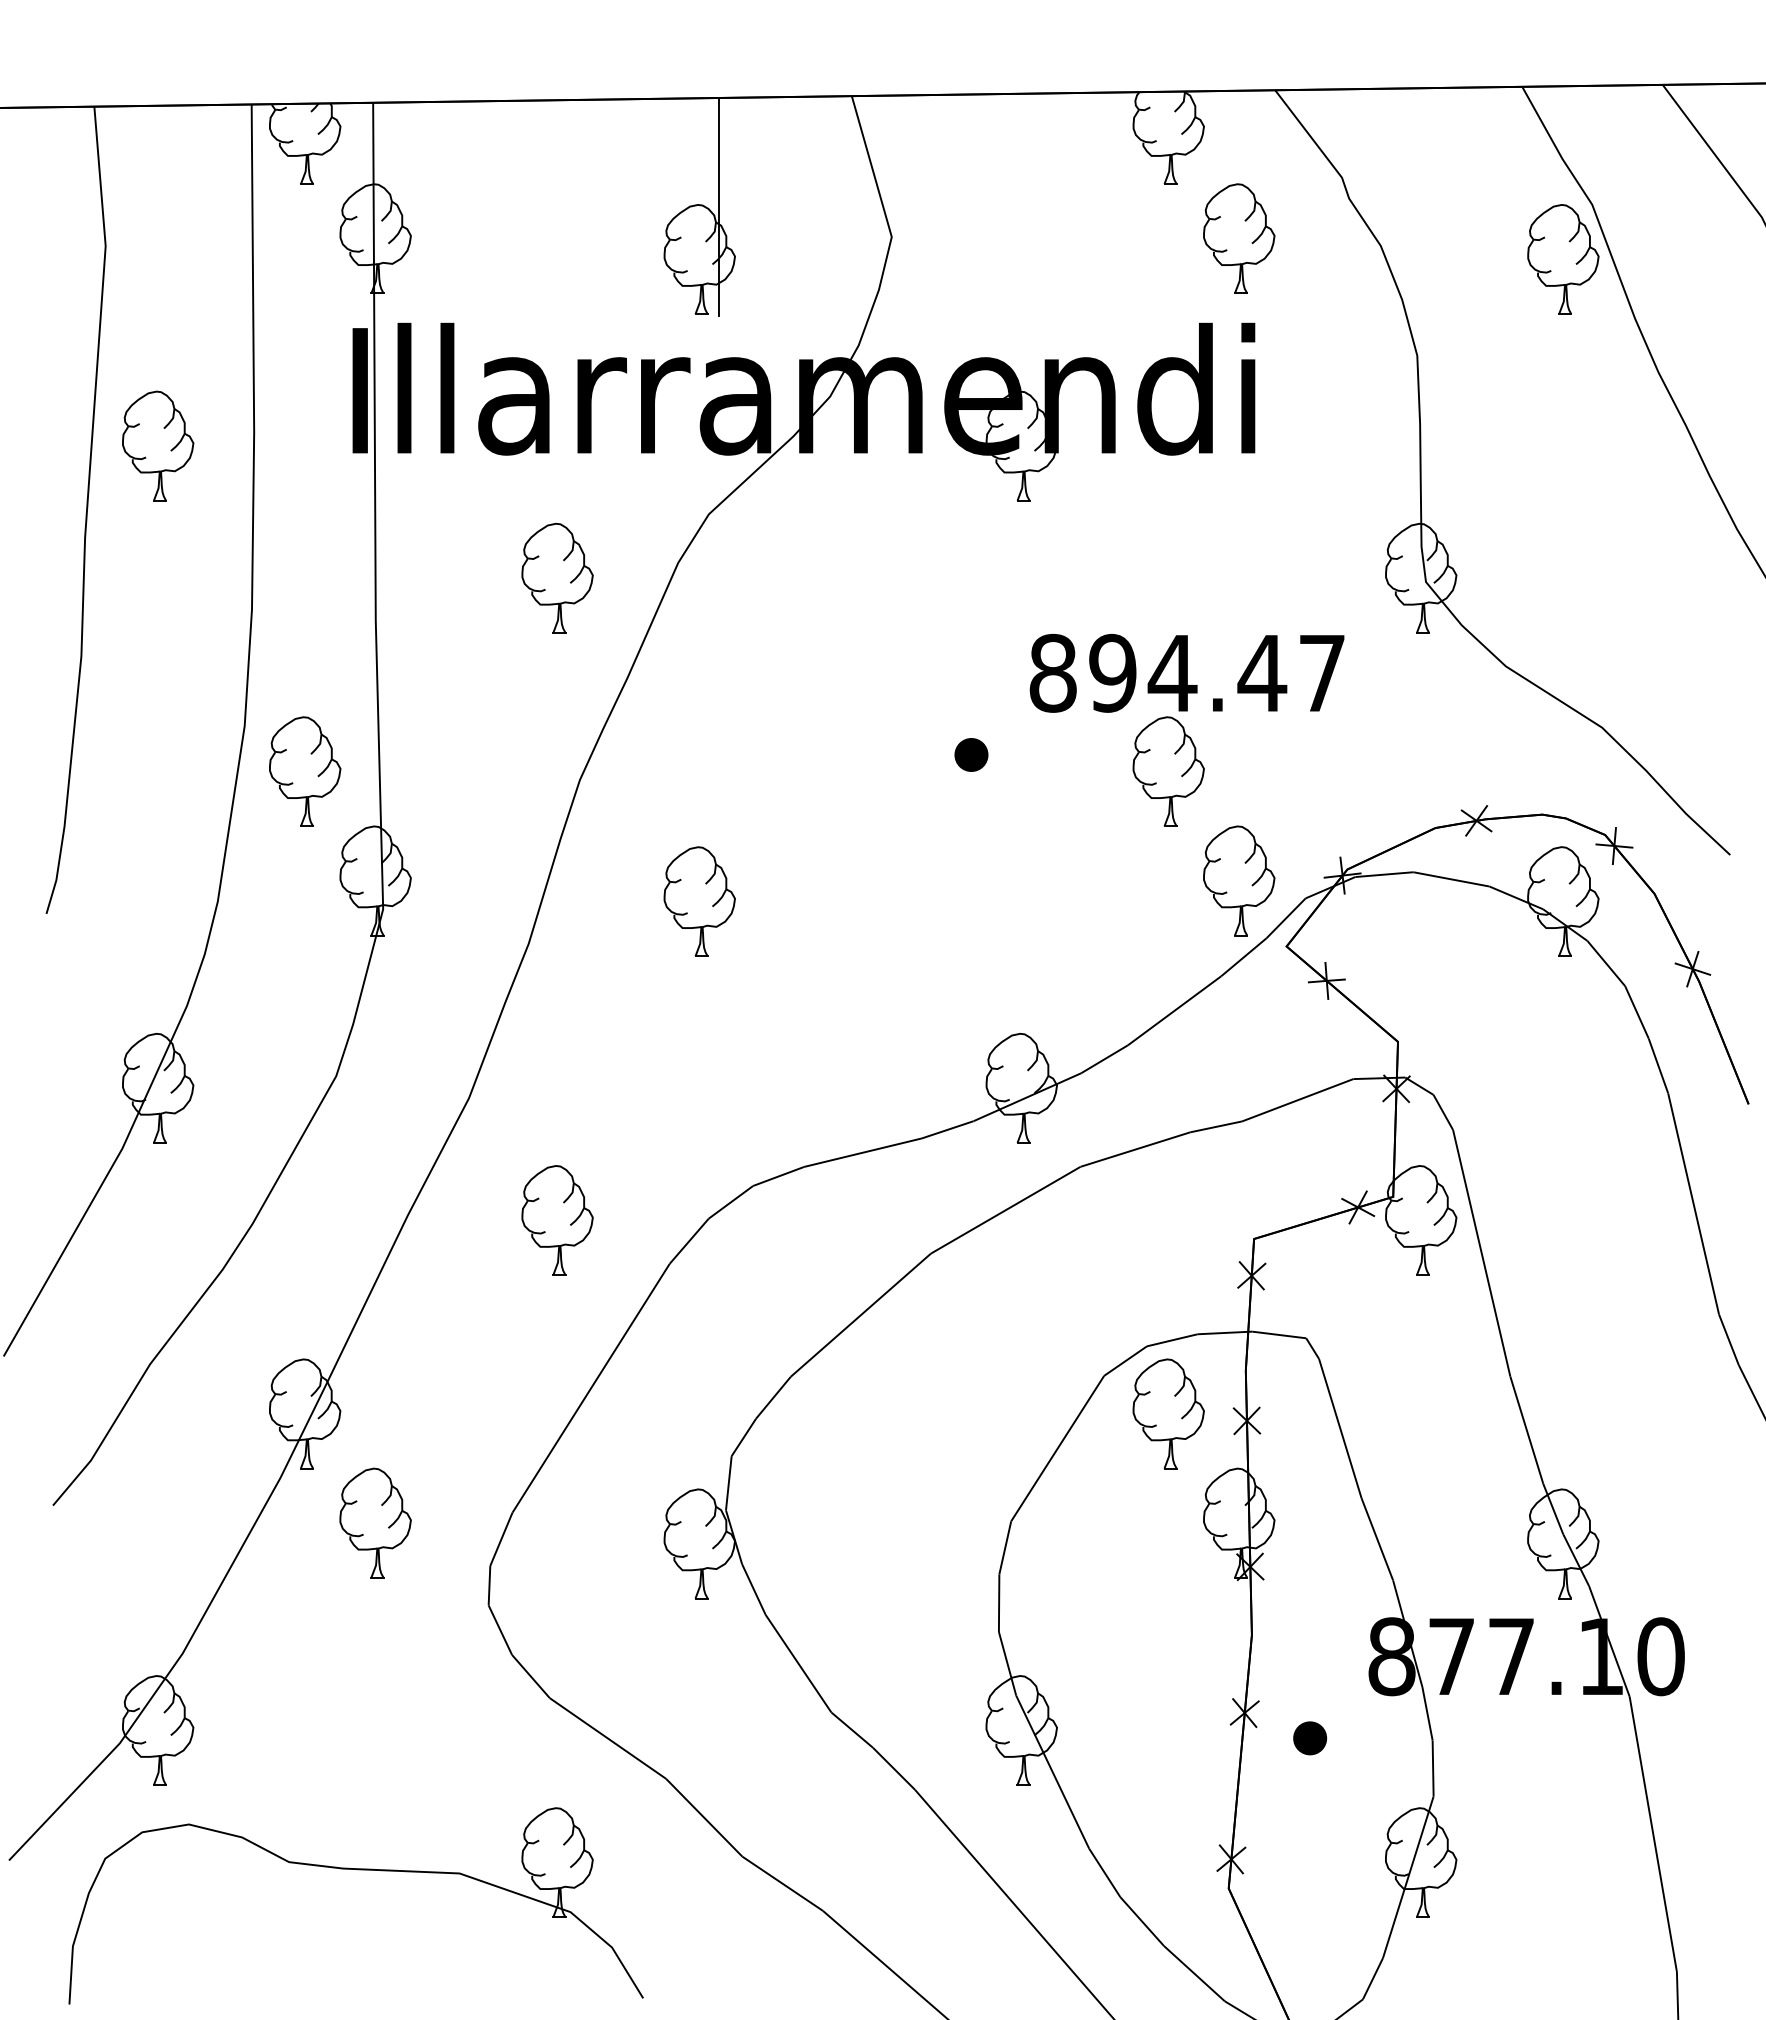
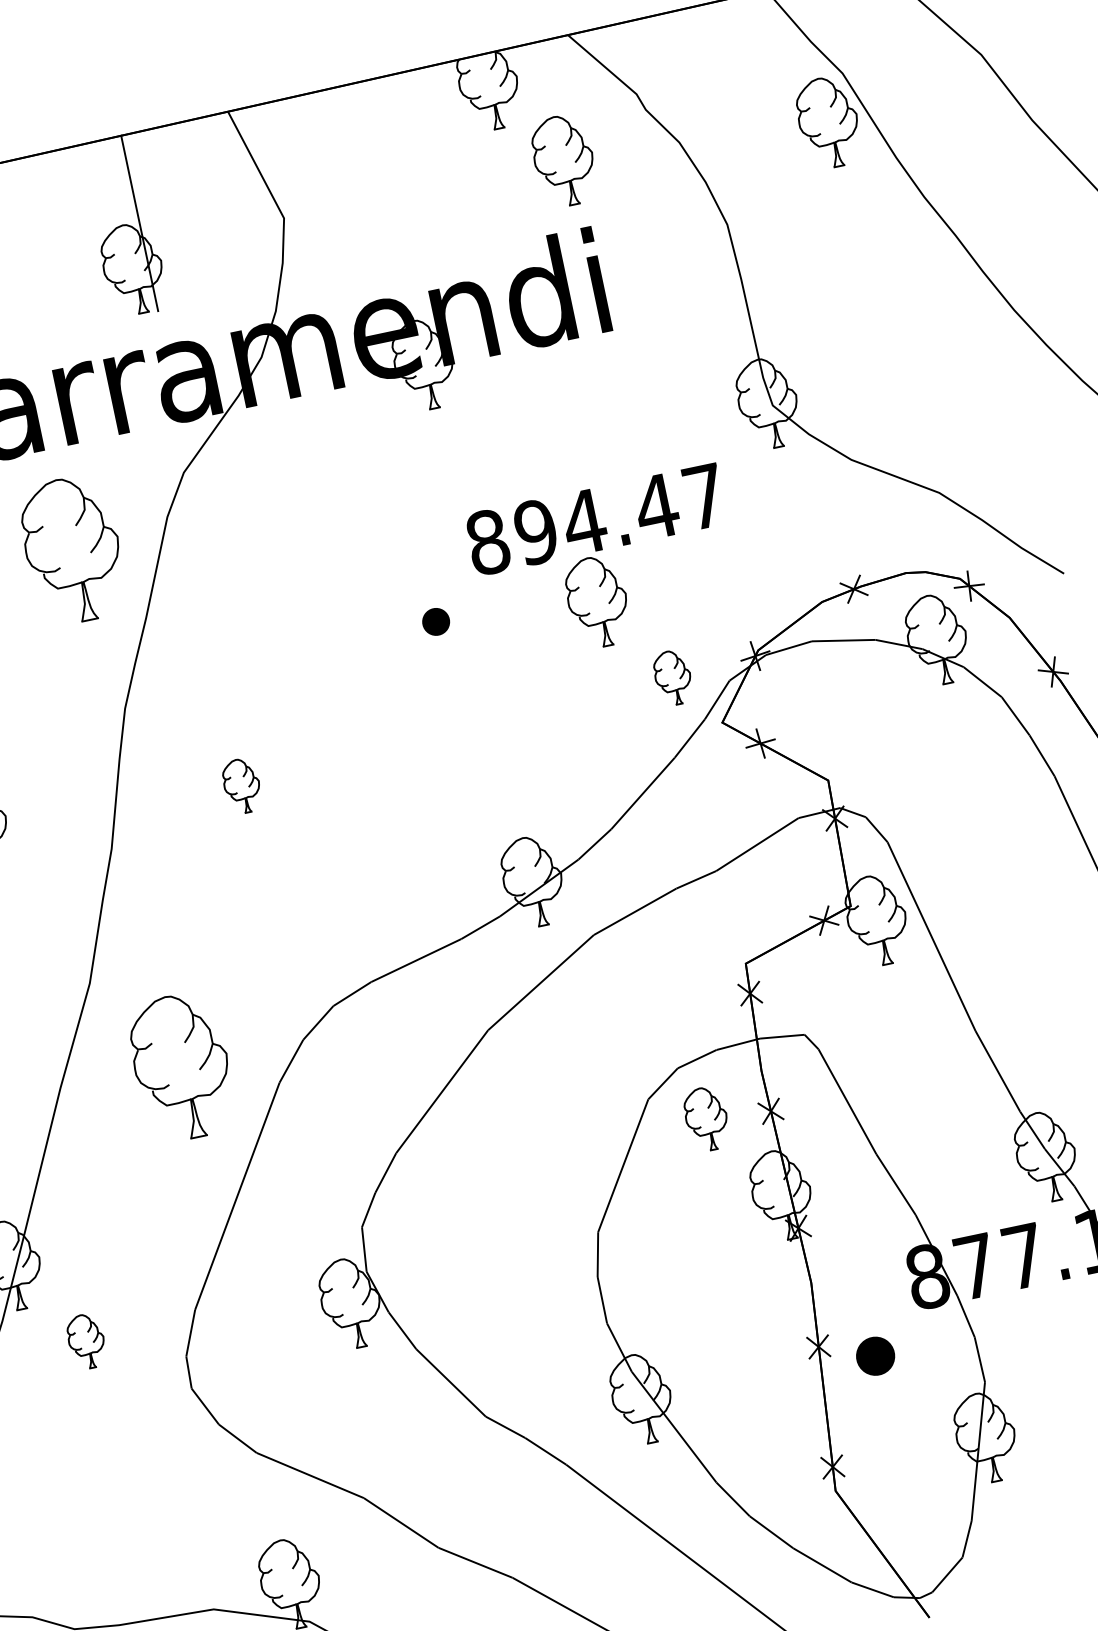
part: (557, 577) -> (72, 549), size x1.6
part: (1239, 880) -> (673, 677), size x0.6
part: (699, 901) -> (242, 786), size x0.6
part: (557, 1220) -> (181, 1066), size x1.6
part: (1168, 1413) -> (706, 1118), size x0.7
part: (375, 1522) -> (86, 1341), size x0.6
part: (1310, 1738) -> (876, 1356), size x1.4

